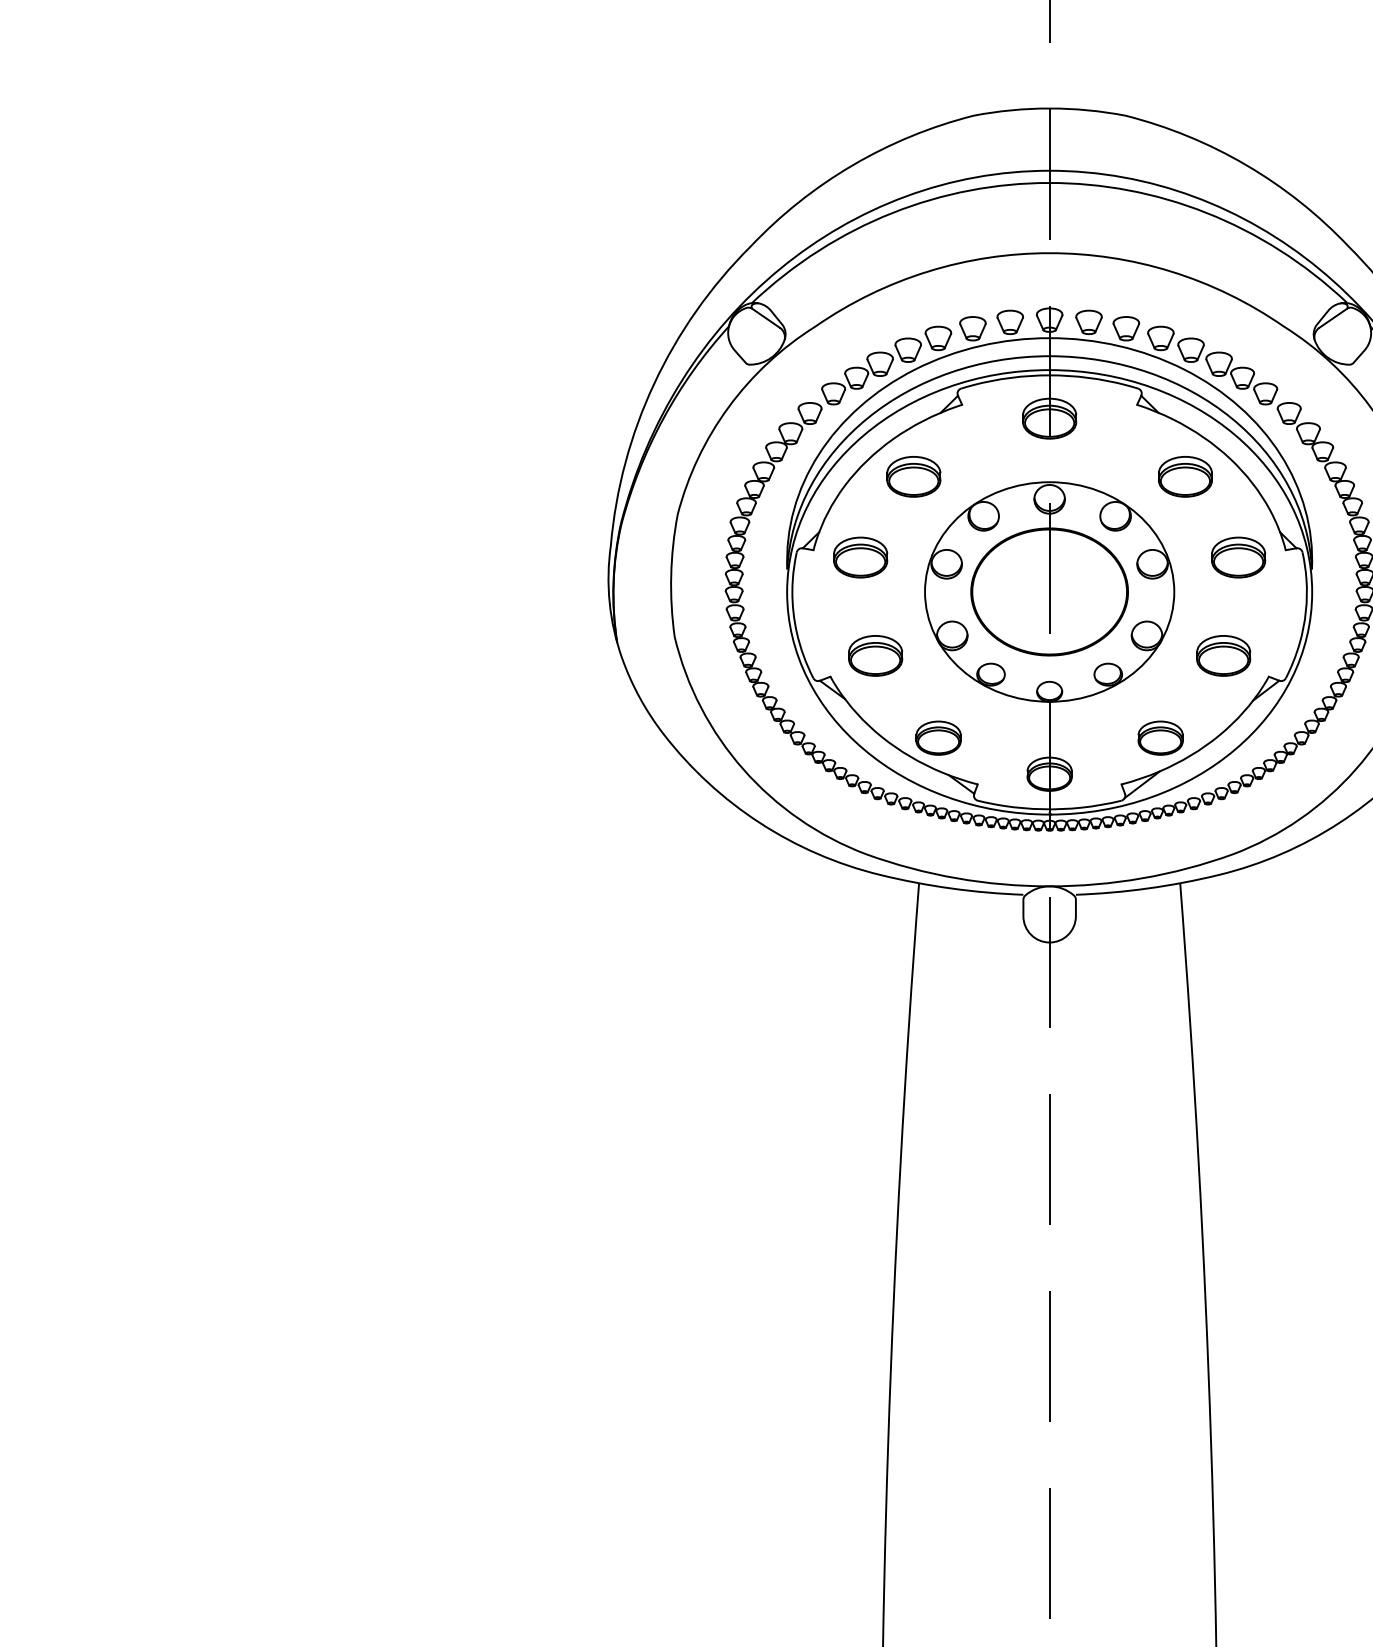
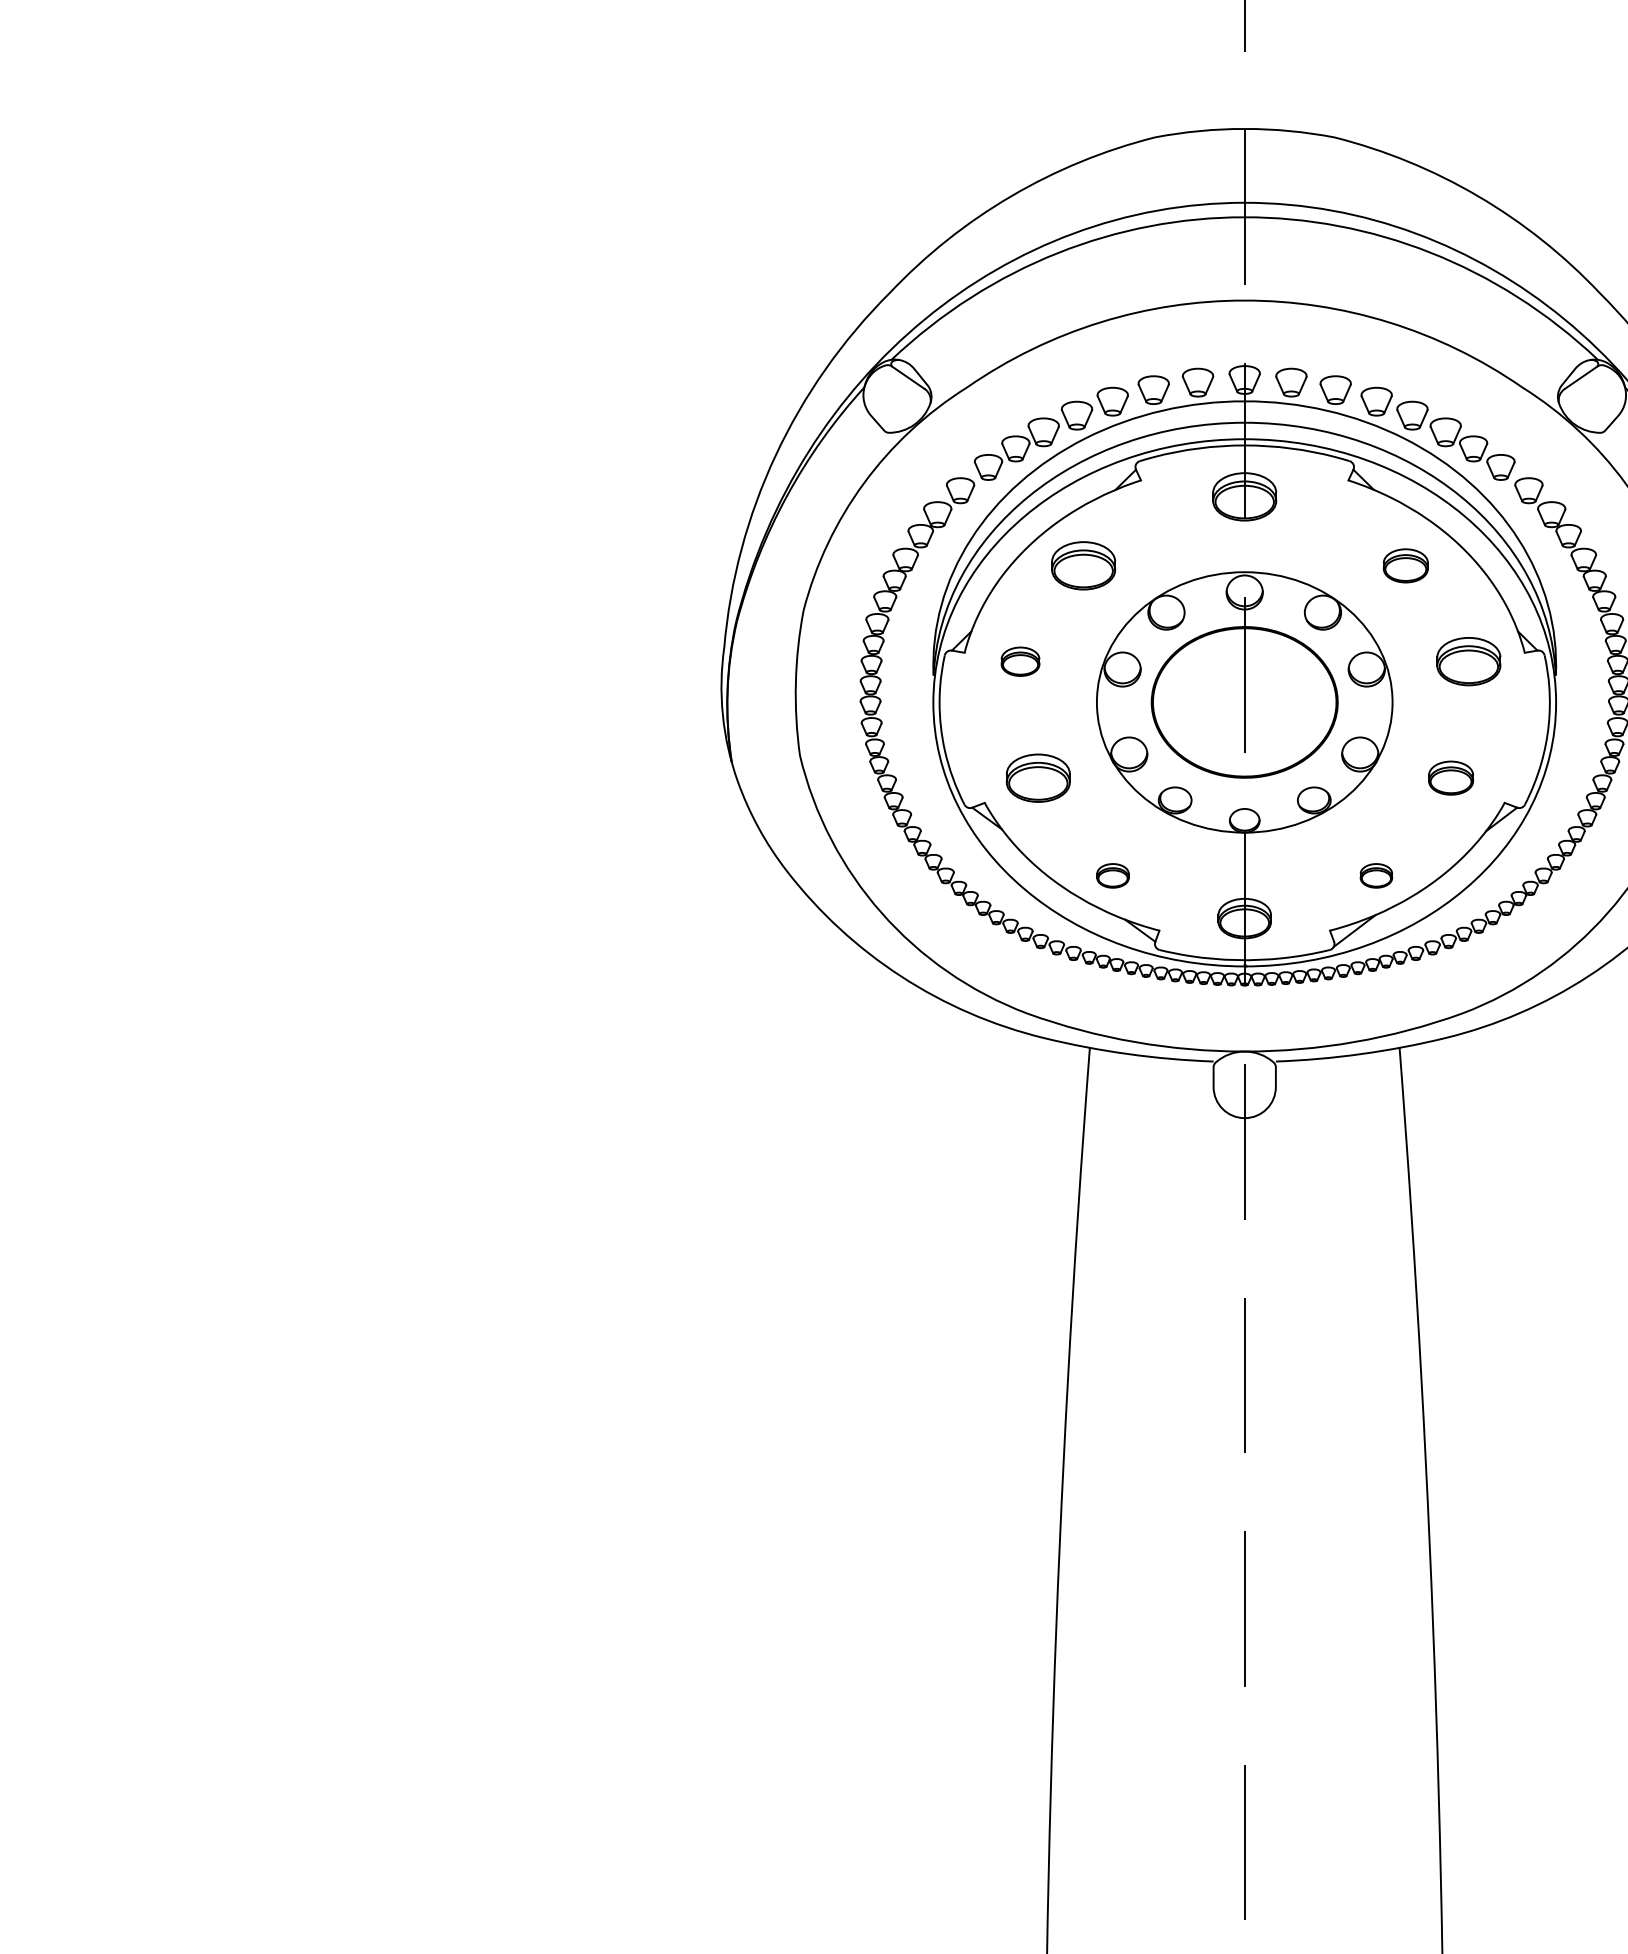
part: (1185, 476) -> (1405, 565), size x0.7
part: (860, 557) -> (1020, 661), size x0.6
part: (1223, 655) -> (1450, 777), size x0.7
part: (938, 737) -> (1112, 875), size x0.6
part: (1160, 737) -> (1376, 875), size x0.6

